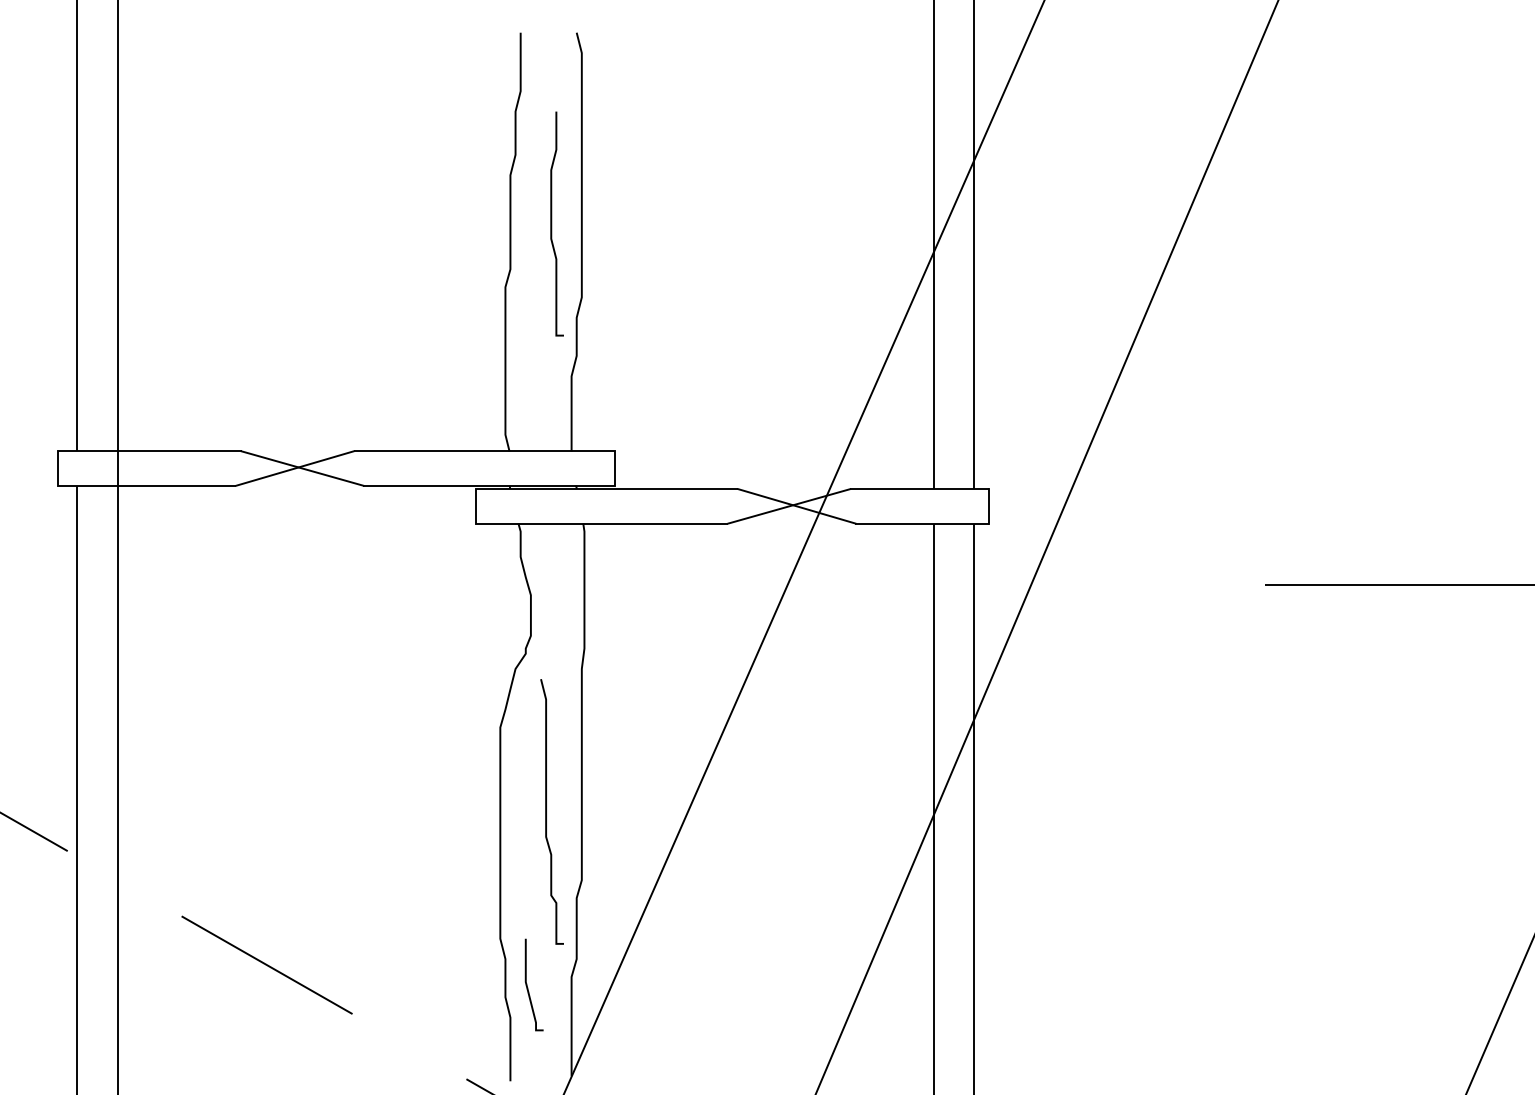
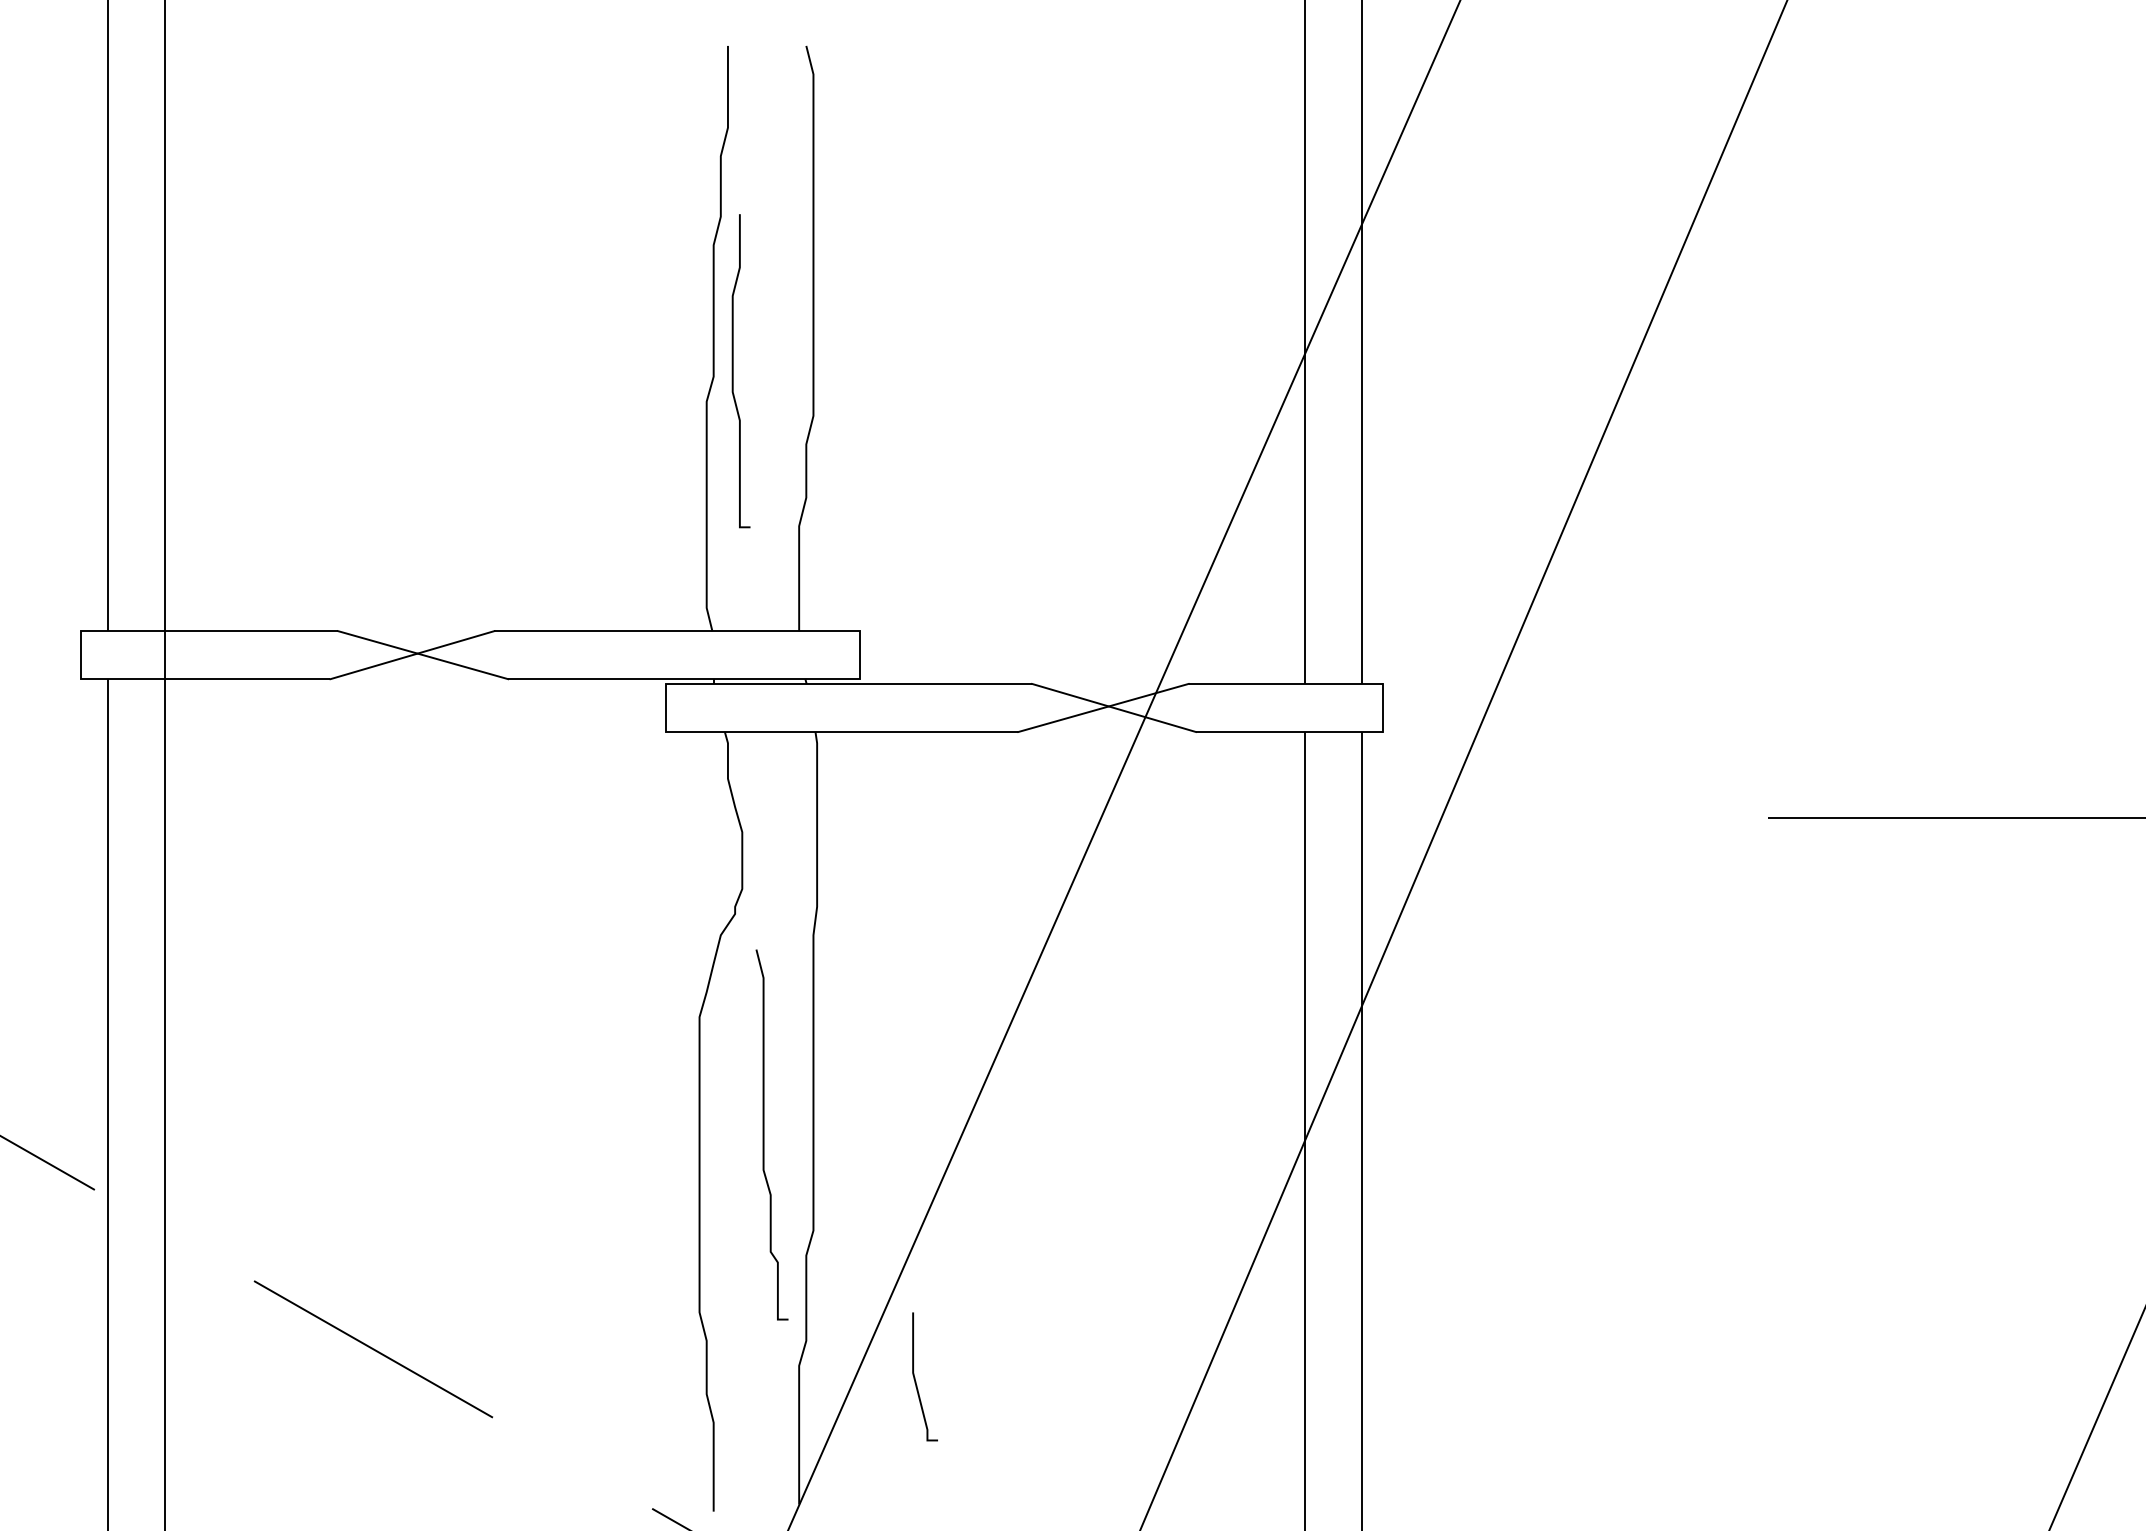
curve: (551, 224) -> (733, 371), moved
curve: (527, 985) -> (915, 1377), moved

